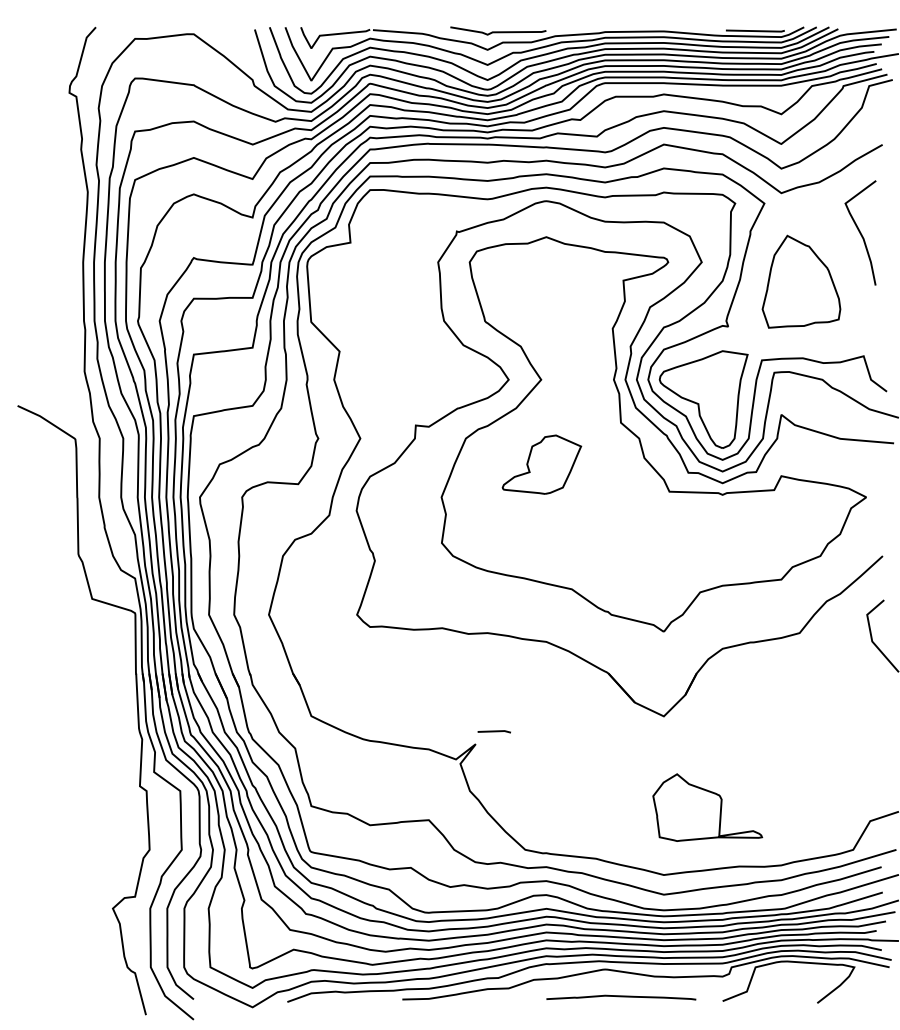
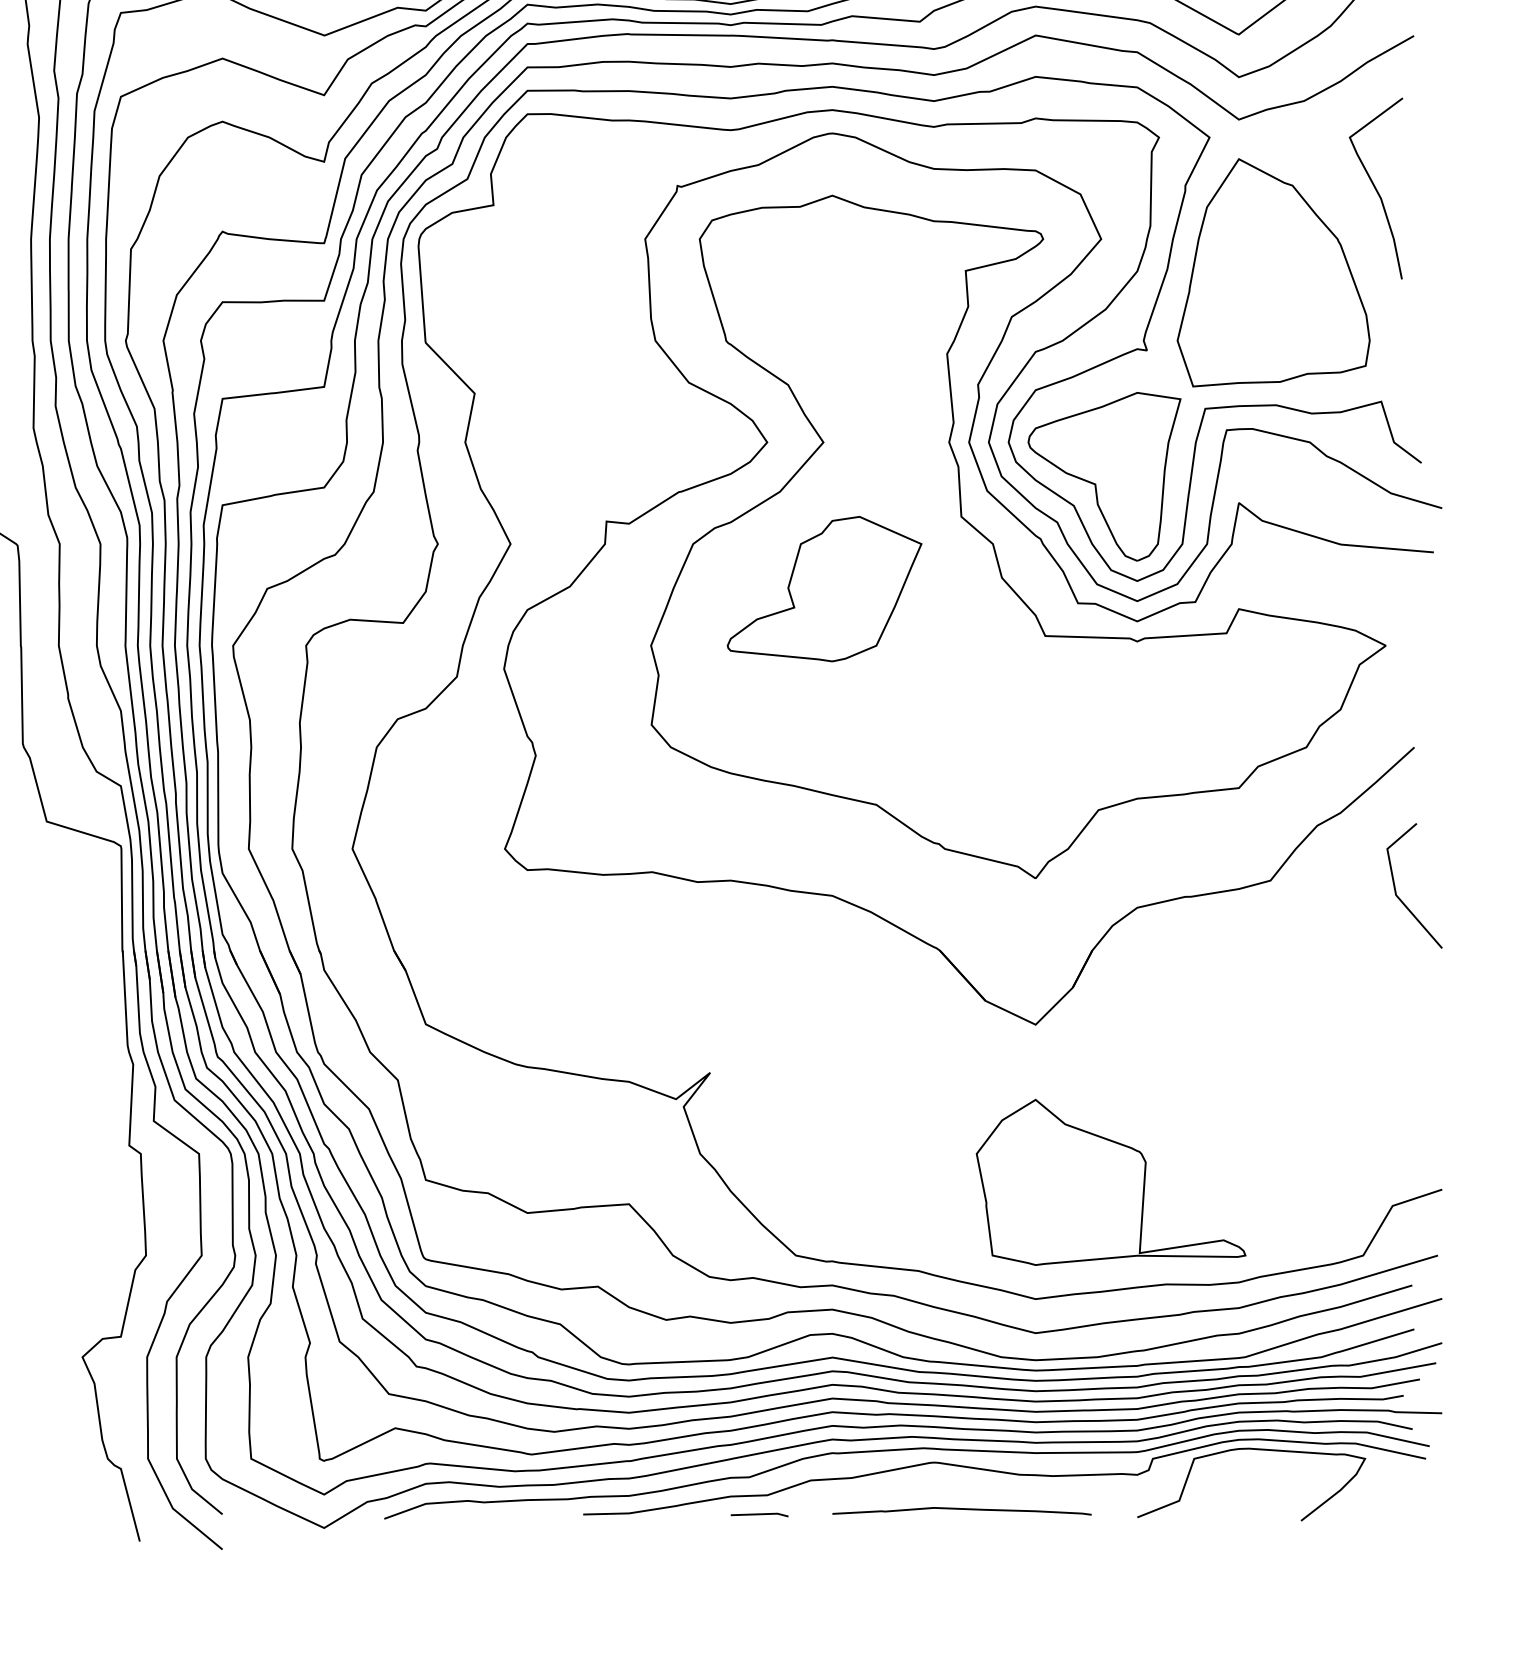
part: (801, 281) -> (1273, 272), size x1.43
part: (541, 464) -> (823, 588), size x1.43
line: (493, 731) -> (758, 1514), moved
part: (707, 807) -> (1111, 1182), size x1.43

